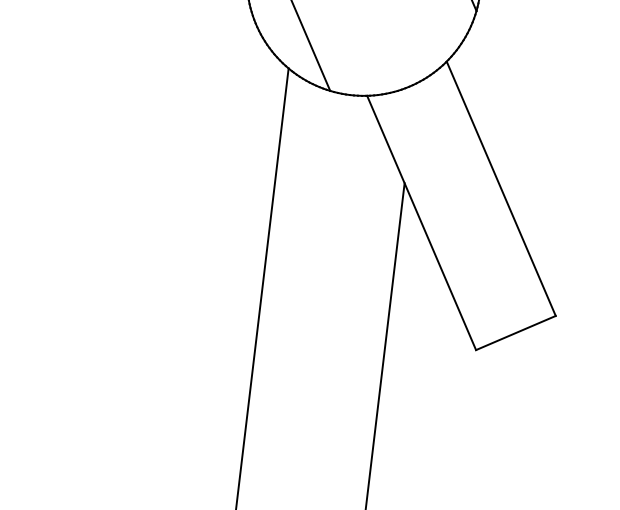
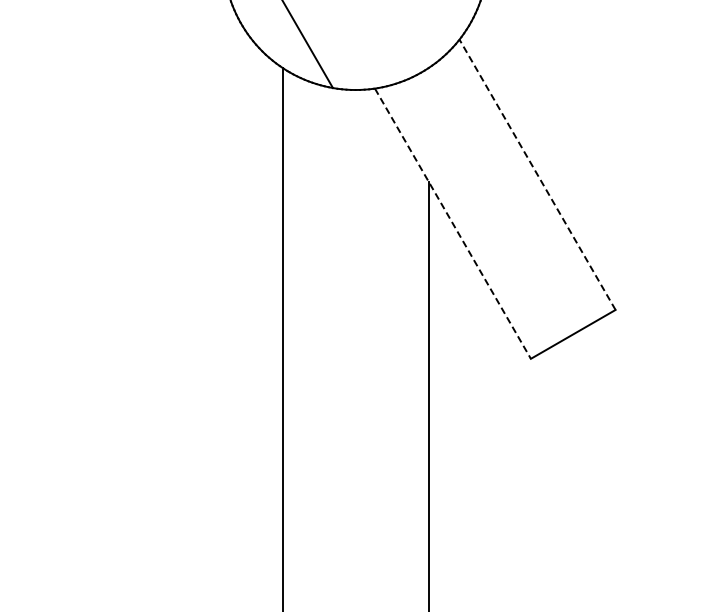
line: (501, 188) -> (537, 174), solid -> dashed
line: (421, 222) -> (452, 223), solid -> dashed

